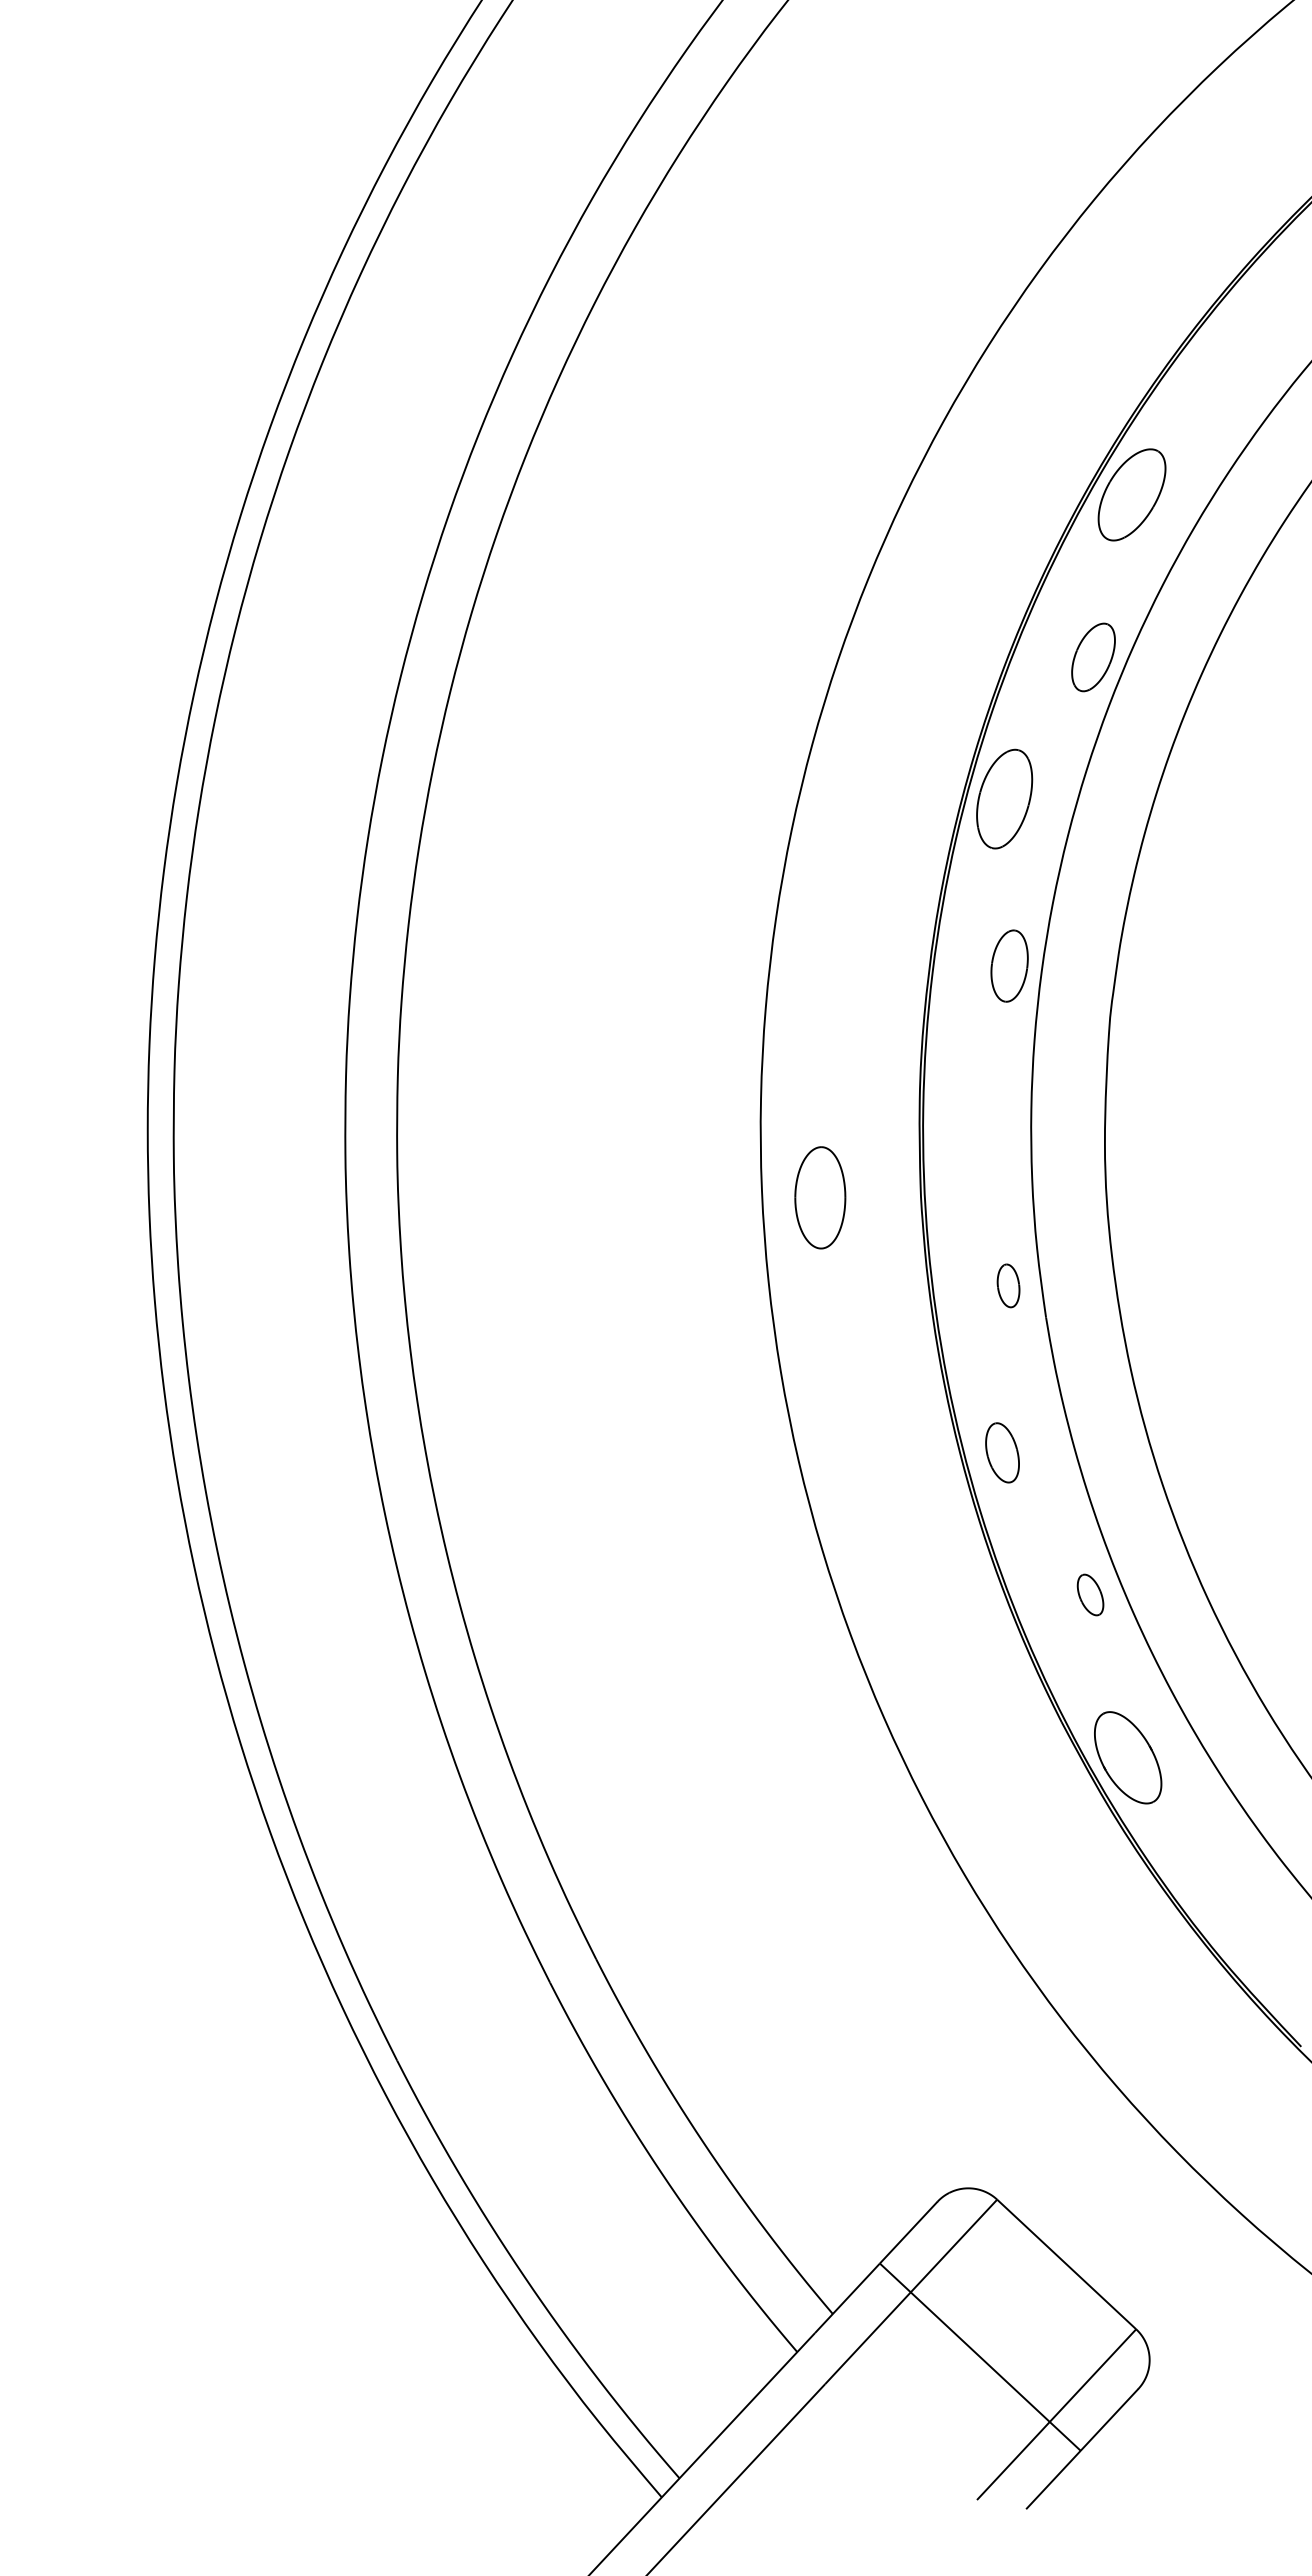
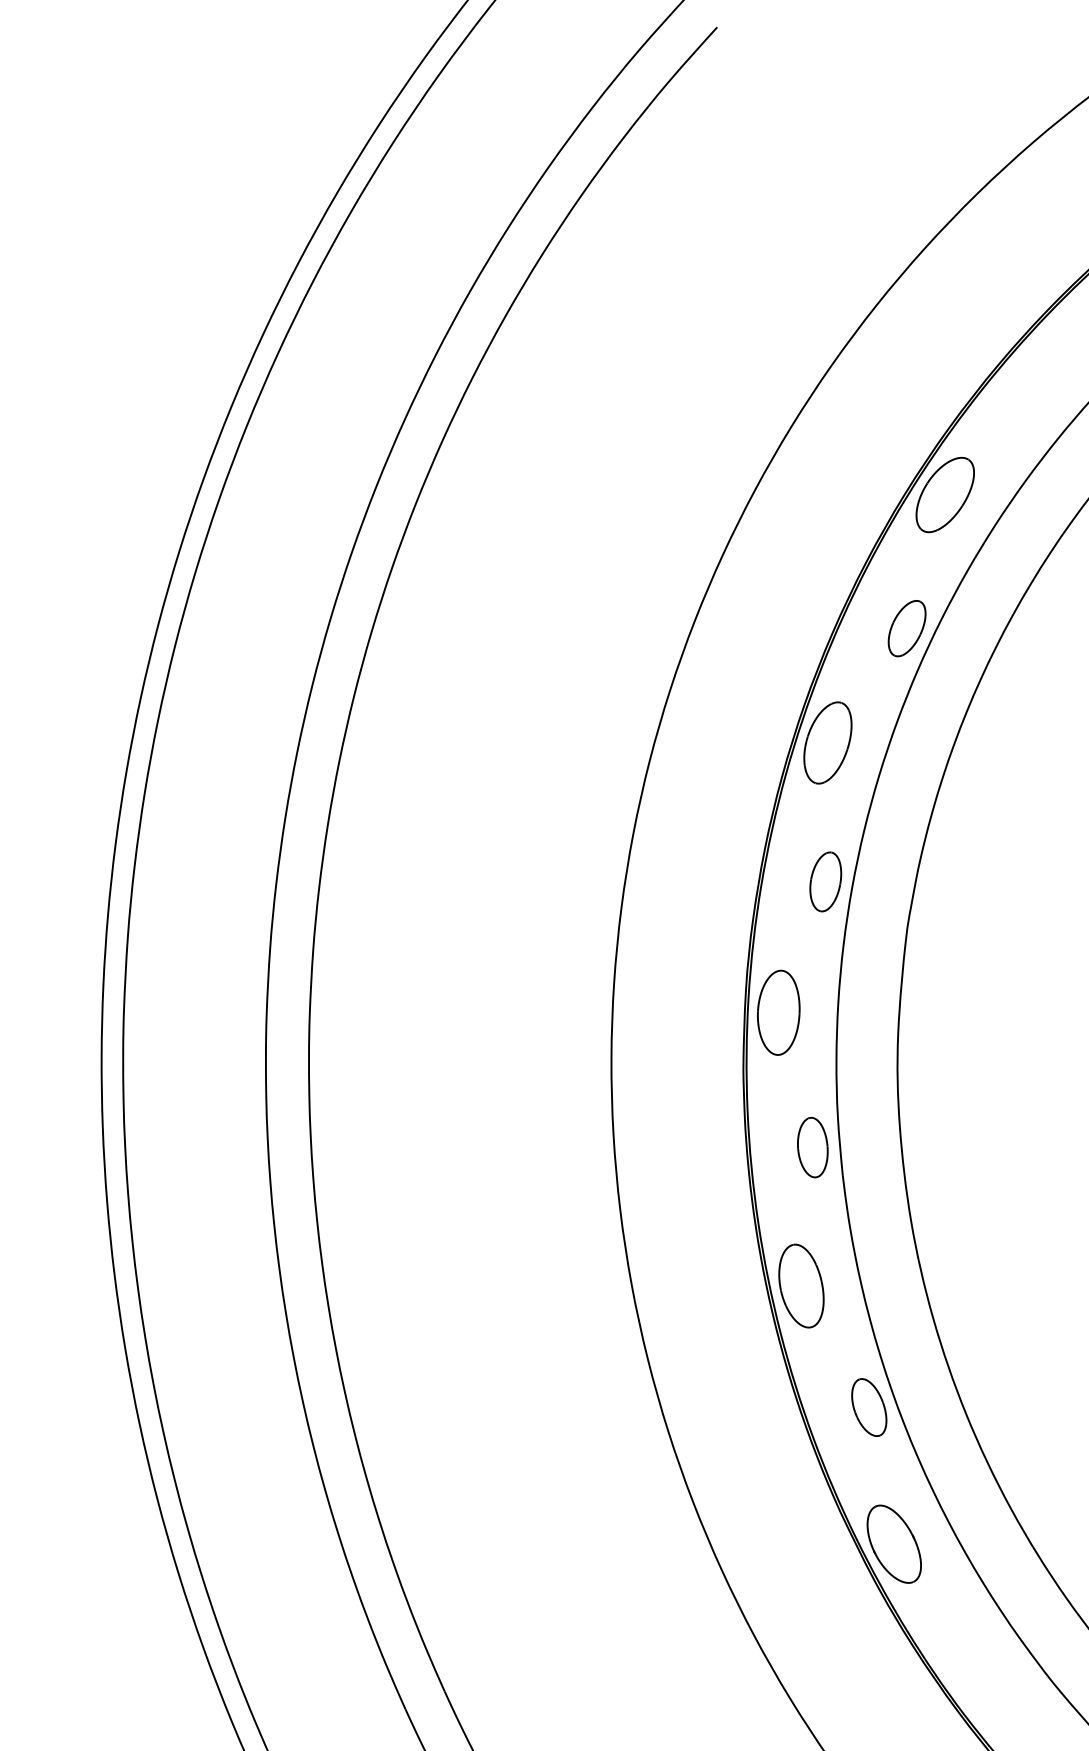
part: (820, 1197) -> (778, 1012), moved
part: (1008, 1285) -> (812, 1147), size x1.67
part: (1002, 1452) -> (801, 1285), size x1.67
part: (1090, 1594) -> (869, 1407), size x1.67

